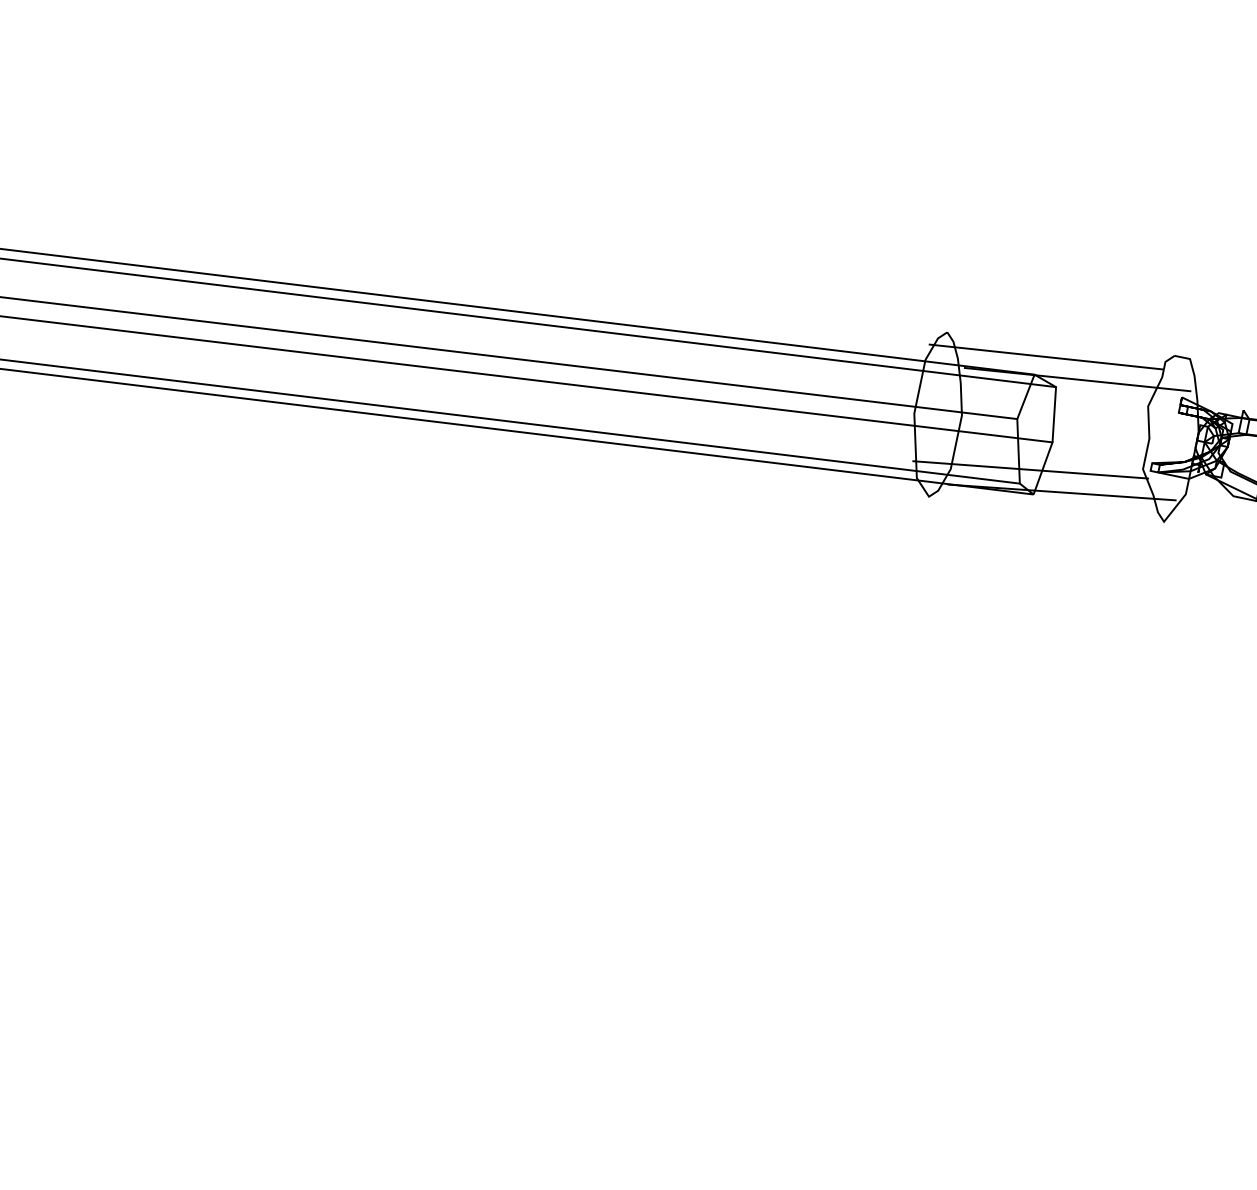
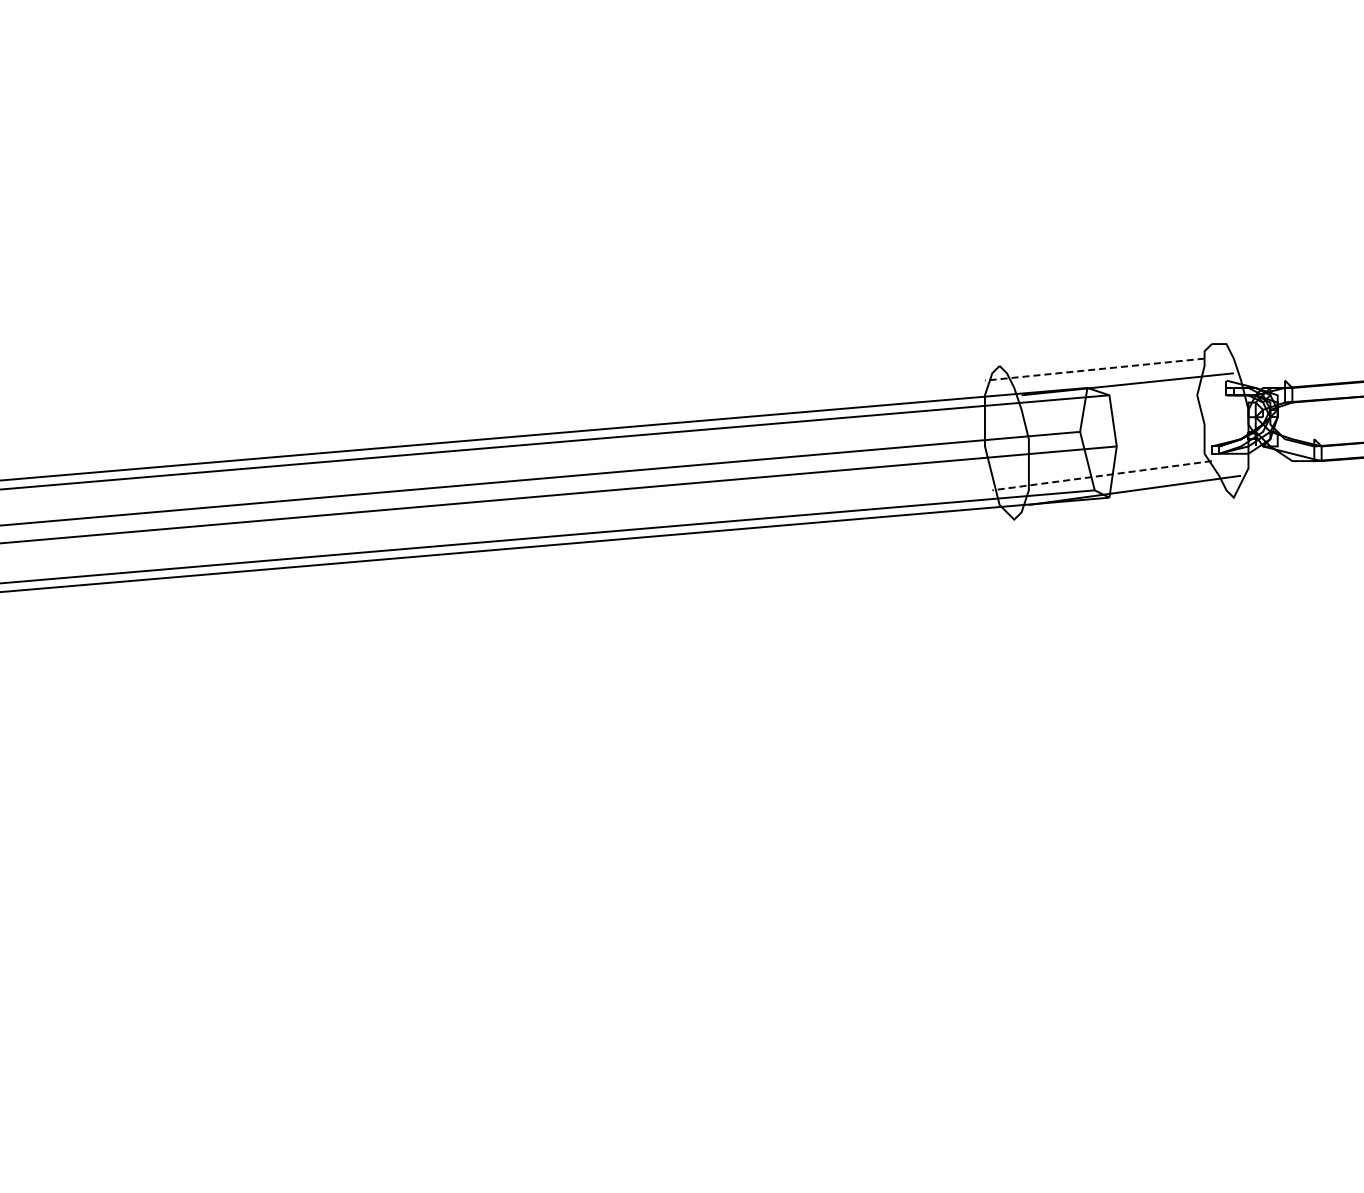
line: (1046, 356) -> (1094, 369), solid -> dashed
line: (1031, 469) -> (1102, 475), solid -> dashed

